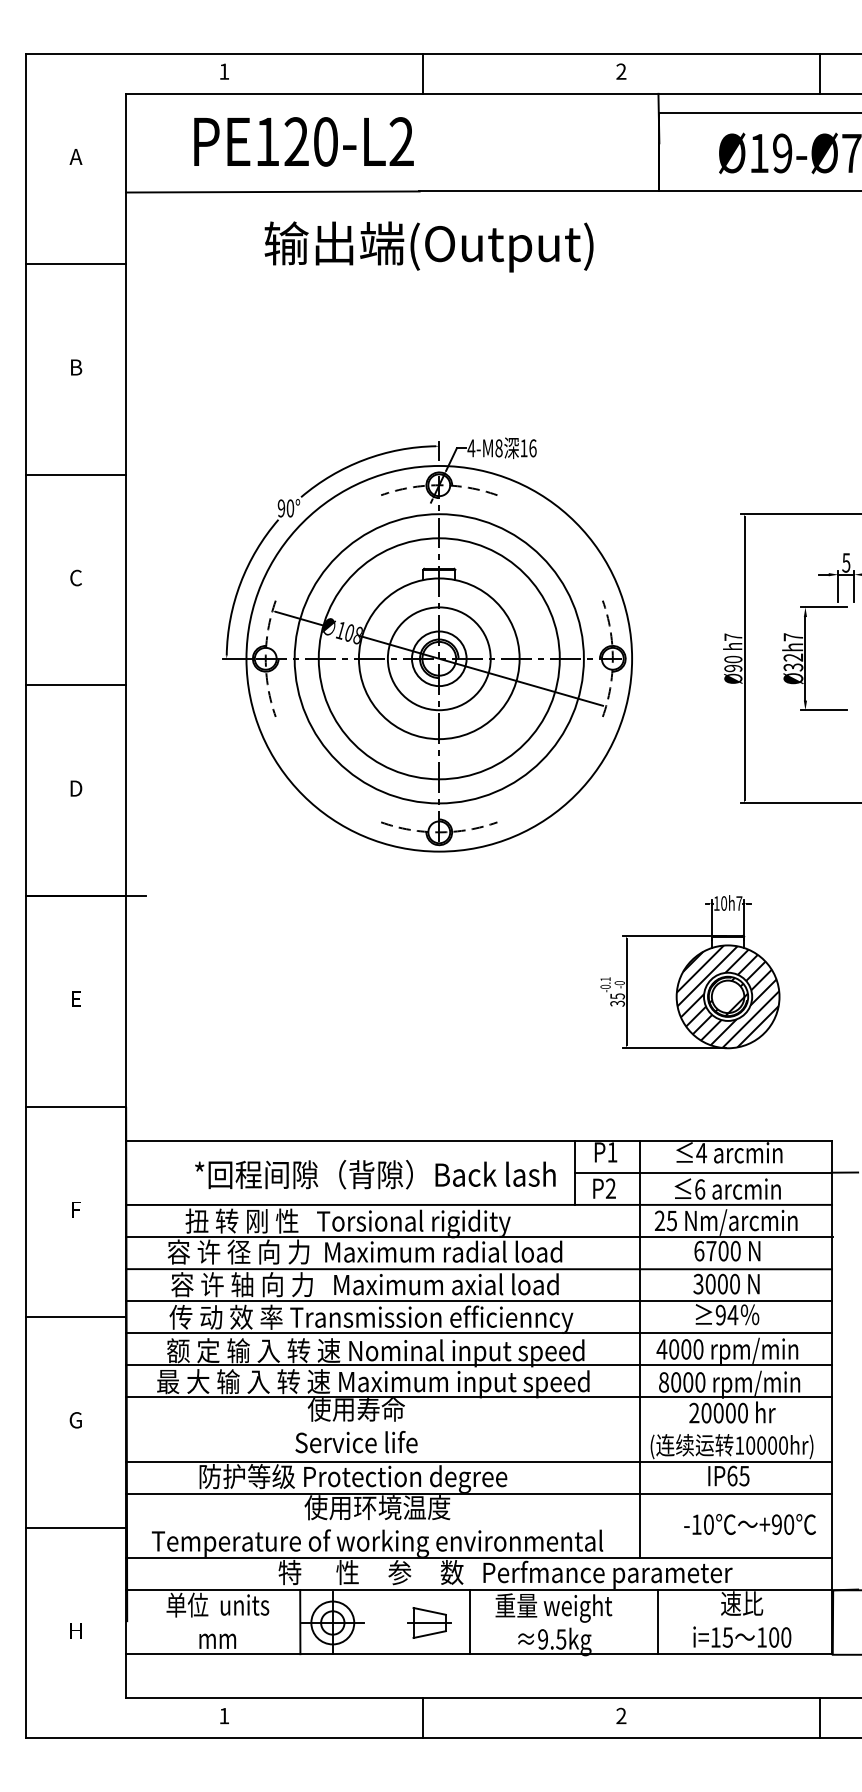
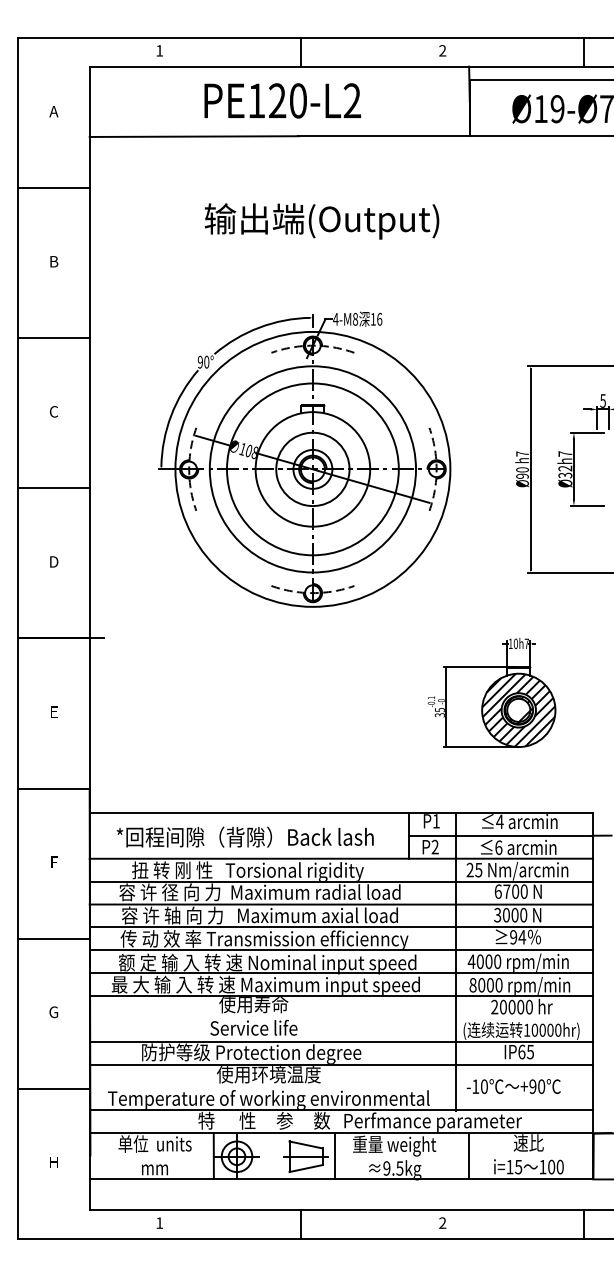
text: (303, 141) -> (282, 100), moved
text: (428, 246) -> (321, 221), moved
text: (375, 1174) -> (245, 837), moved
text: (749, 1524) -> (513, 1086), moved
part: (429, 1622) -> (305, 1156), size x1.43

